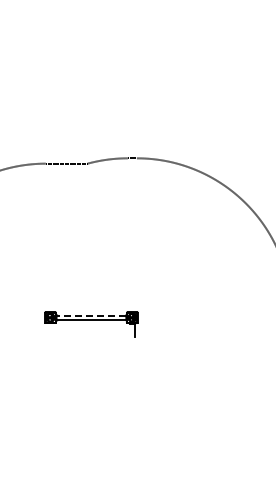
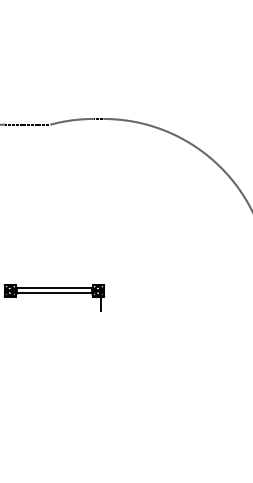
line: (91, 315) -> (54, 288), dashed -> solid

